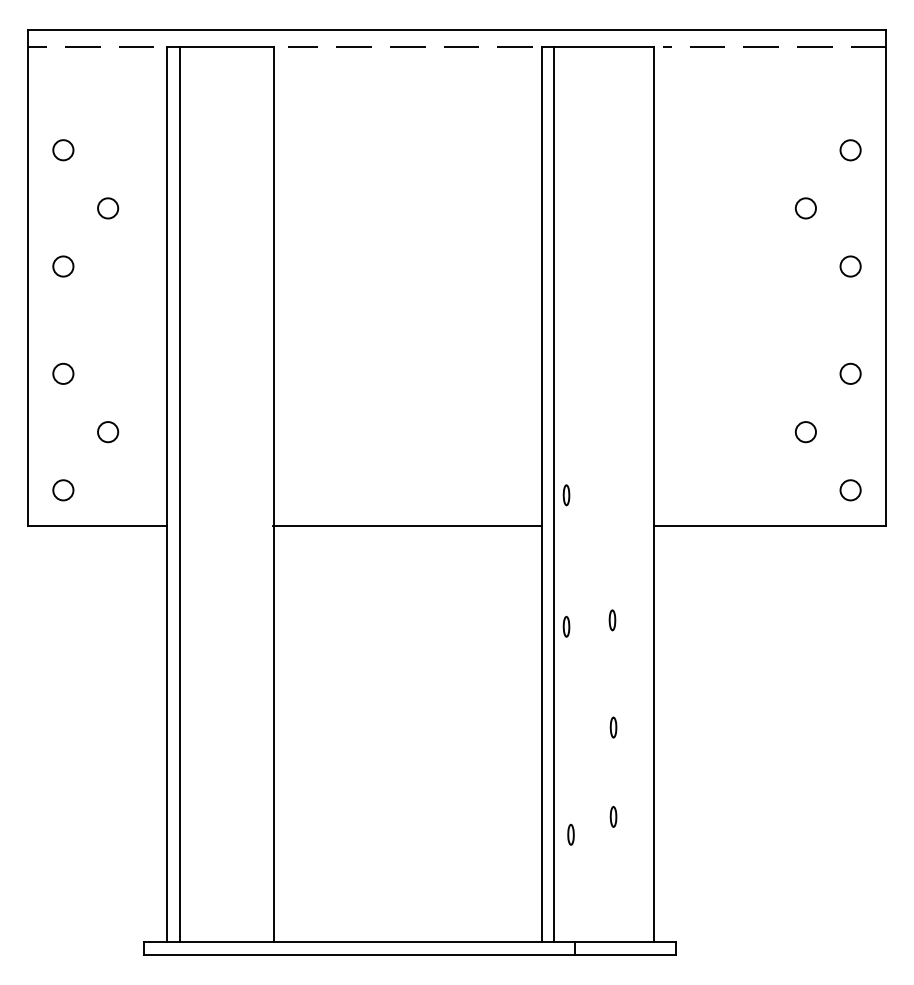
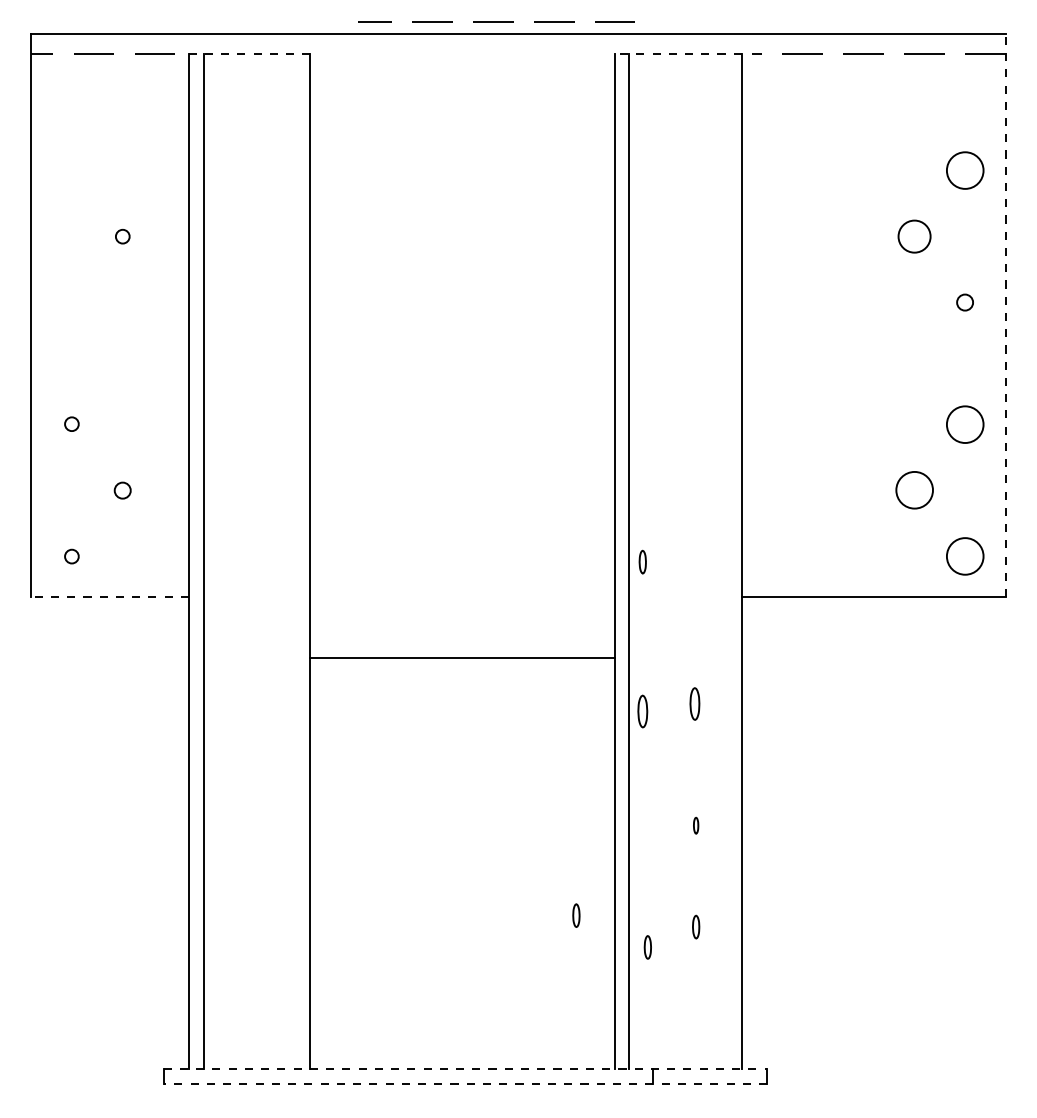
line: (410, 46) -> (496, 21), moved
line: (219, 47) -> (249, 54), solid -> dashed
line: (597, 47) -> (677, 54), solid -> dashed
circle: (63, 150) -> (71, 170), removed
circle: (850, 150) -> (965, 170), size x1.6
circle: (108, 208) -> (123, 236), size x0.6
circle: (805, 208) -> (913, 236), size x1.4
circle: (63, 266) -> (71, 302), removed
circle: (850, 266) -> (965, 302), size x0.7
line: (886, 277) -> (1005, 315), solid -> dashed
circle: (63, 373) -> (71, 423), size x0.6
circle: (850, 373) -> (965, 423), size x1.6
circle: (108, 432) -> (123, 490), size x0.7
circle: (805, 432) -> (913, 490), size x1.6
circle: (63, 490) -> (71, 556), size x0.6
circle: (850, 490) -> (965, 556), size x1.6
line: (96, 526) -> (109, 597), solid -> dashed
line: (407, 526) -> (462, 658), moved
part: (612, 620) -> (694, 704), size x1.4
part: (566, 626) -> (642, 711), size x1.4
part: (613, 727) -> (696, 825), size x0.7
part: (507, 806) -> (575, 915), added
line: (410, 941) -> (465, 1068), solid -> dashed
line: (410, 955) -> (465, 1084), solid -> dashed

